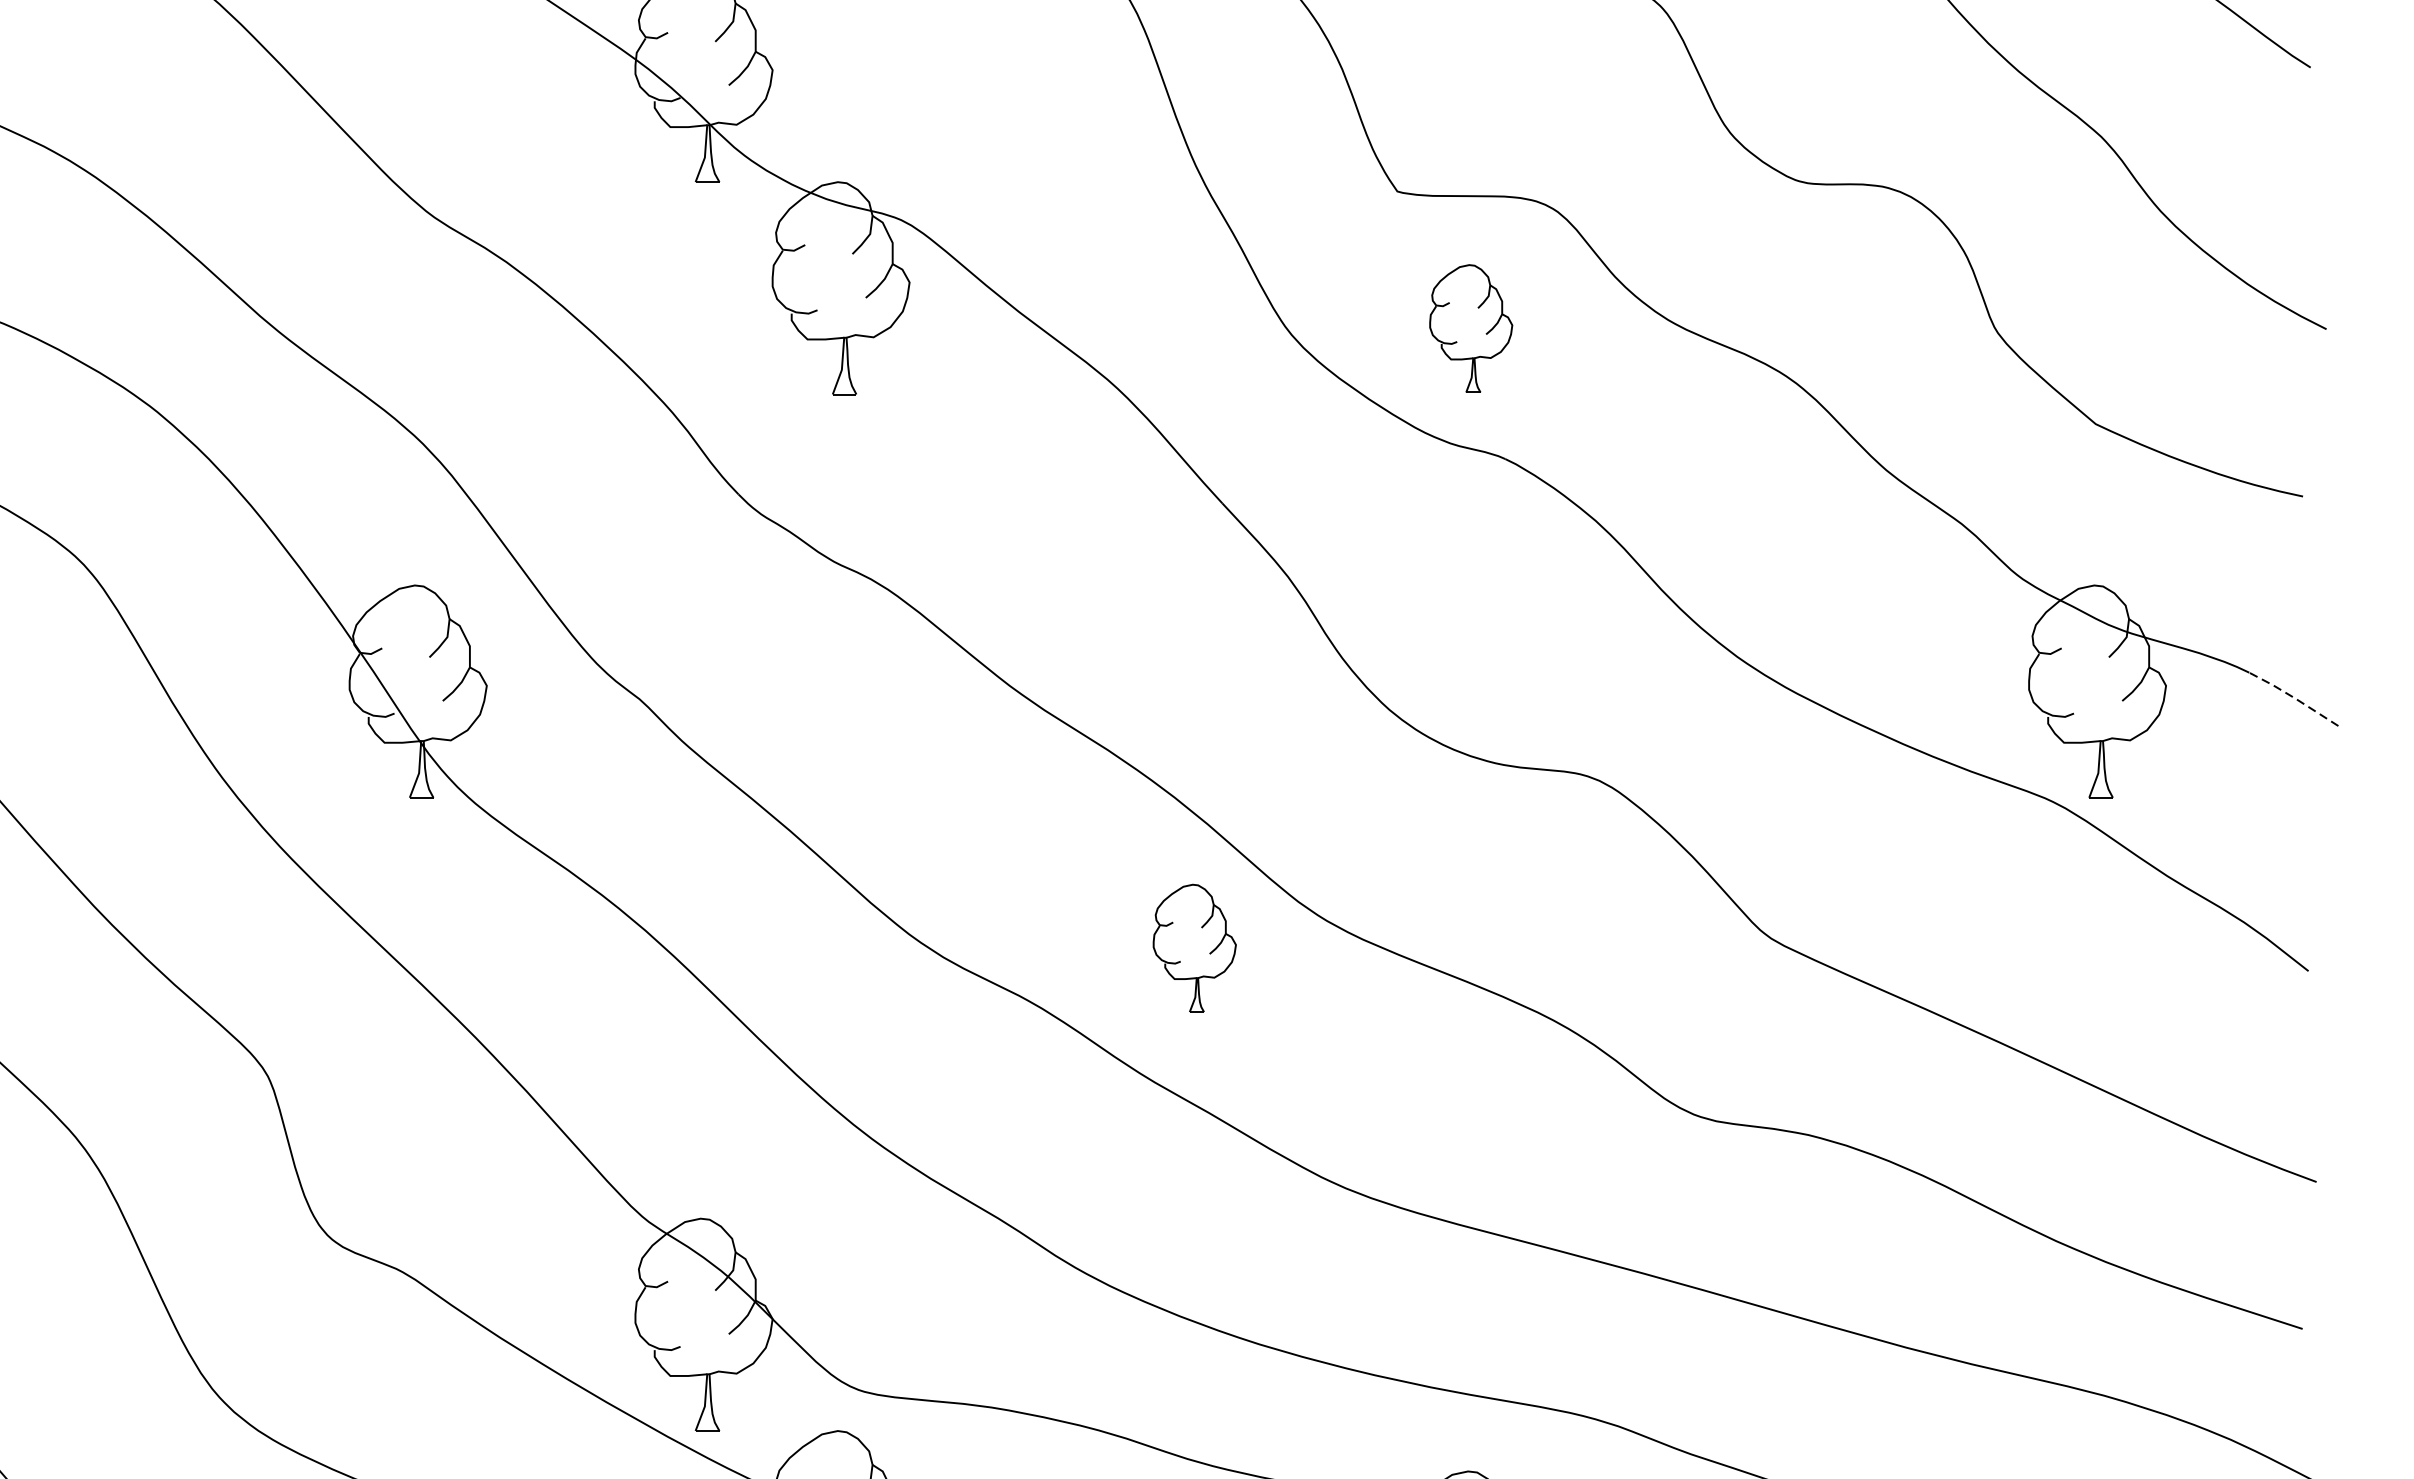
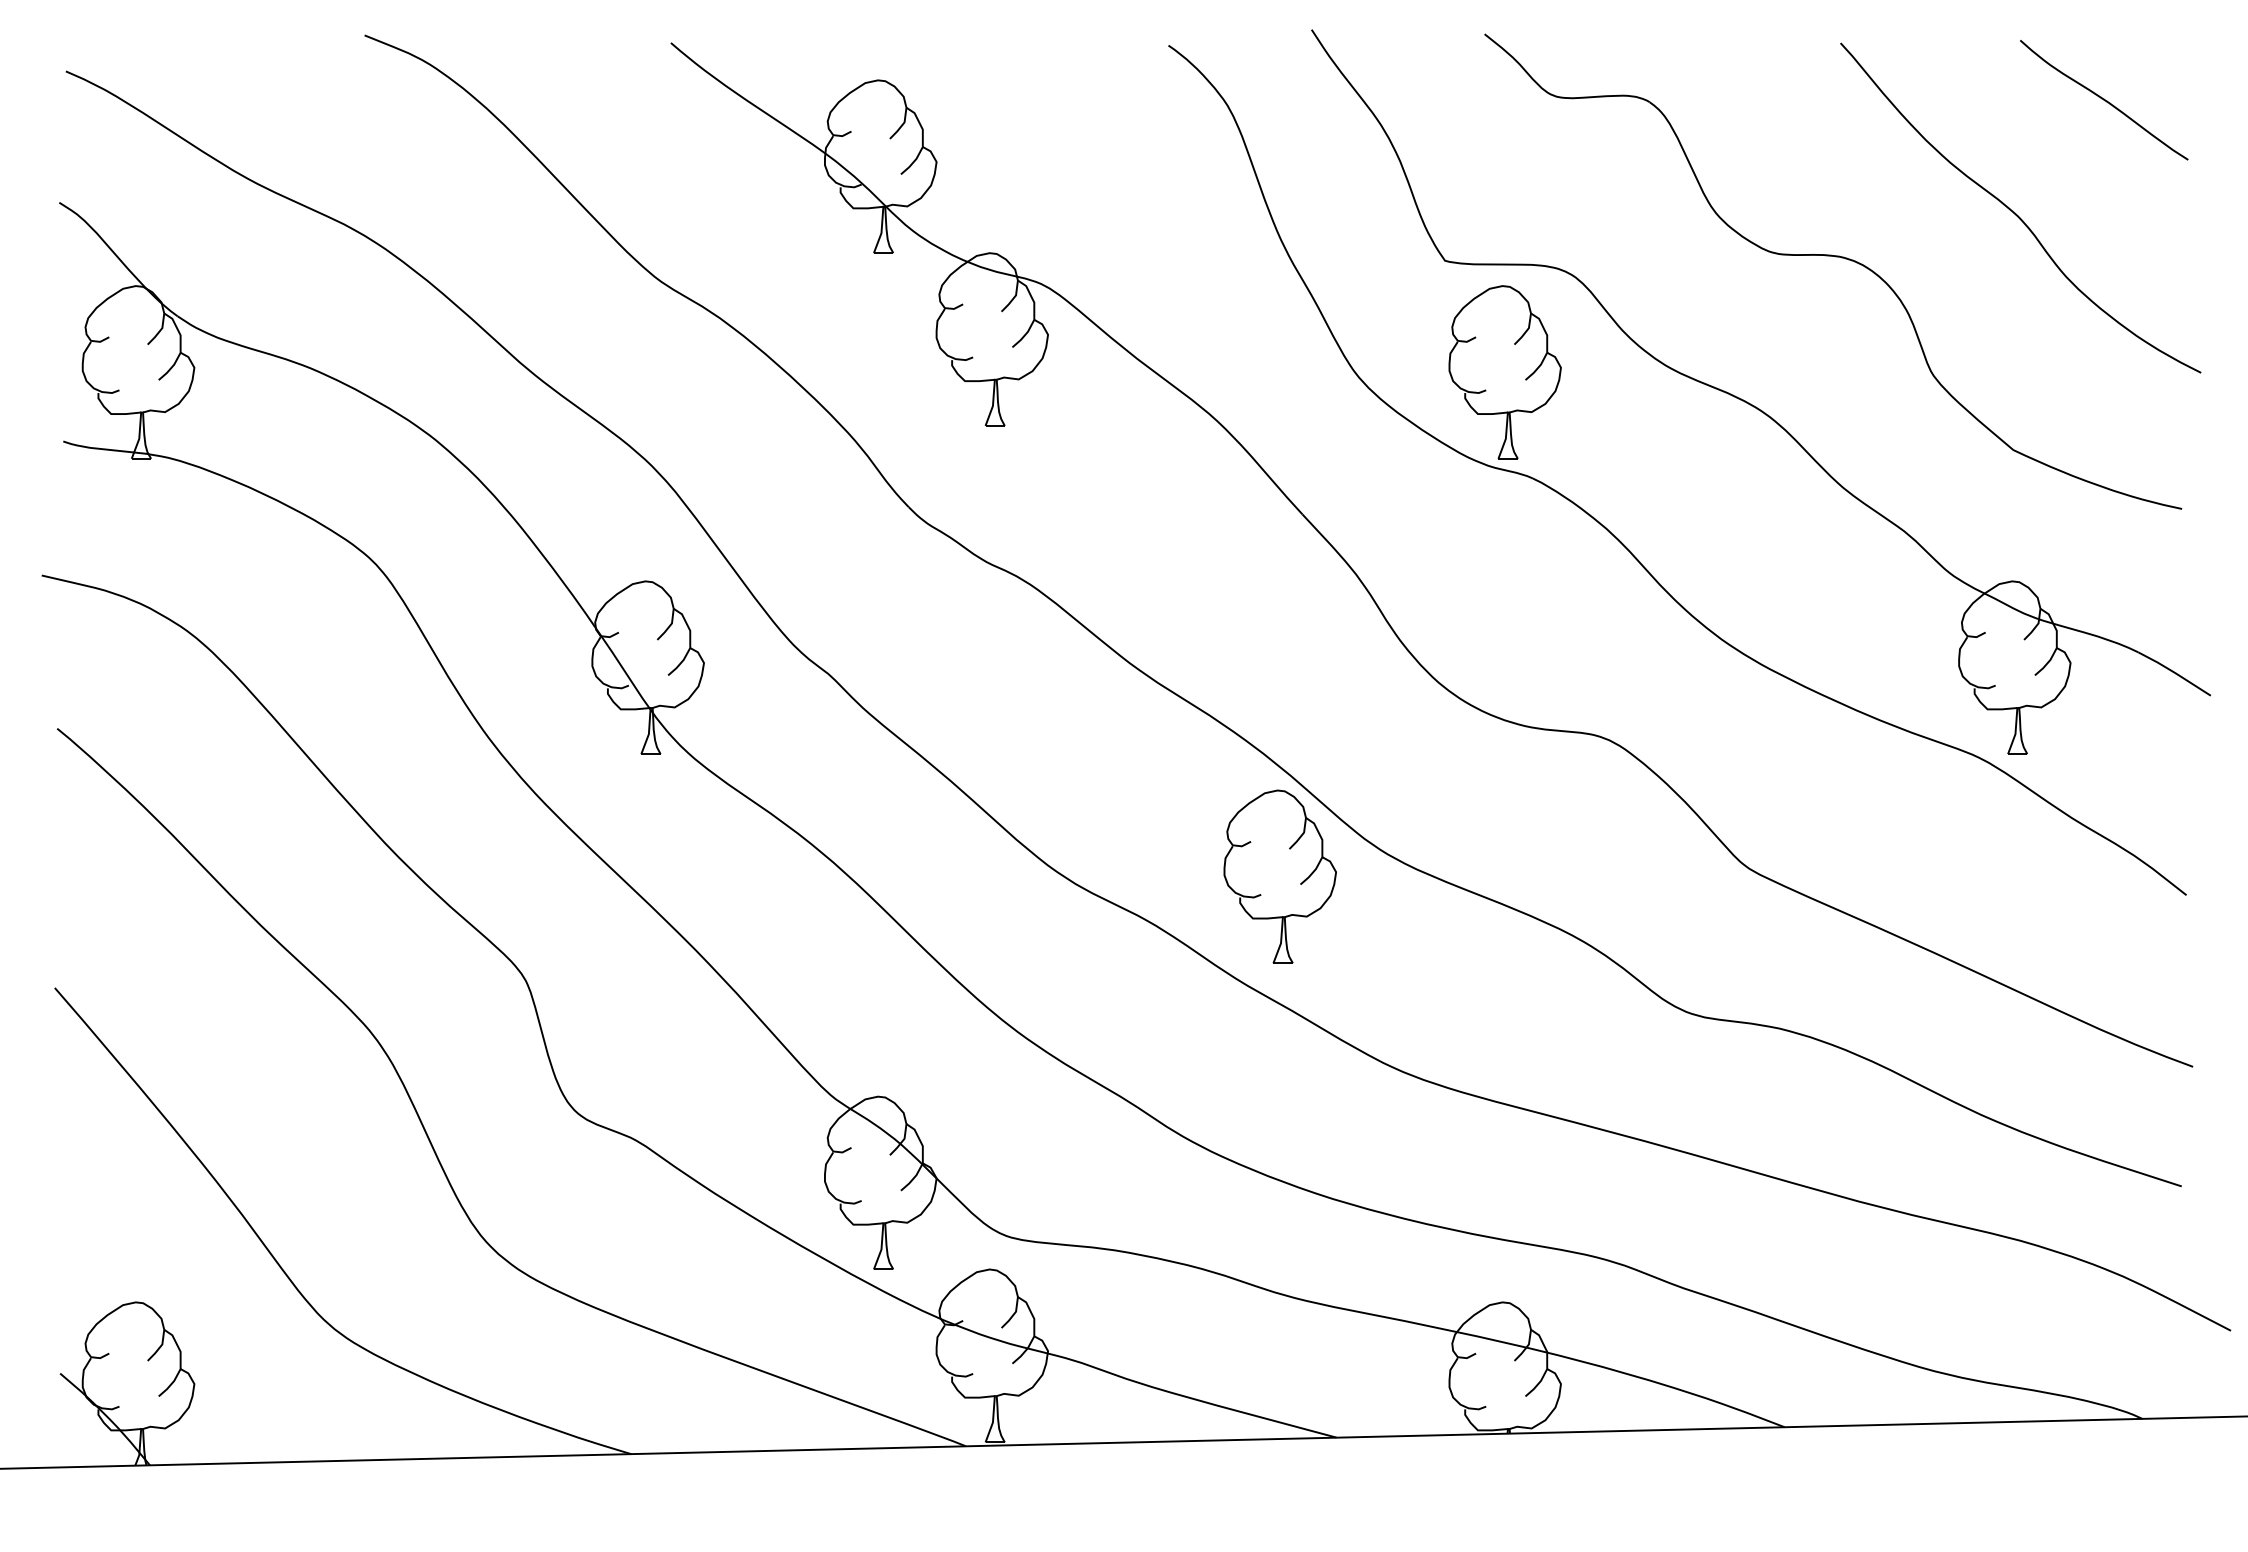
part: (1470, 328) -> (1504, 372), size x1.67
line: (2294, 698) -> (2175, 673), dashed -> solid
part: (1193, 948) -> (1279, 876), size x1.67

